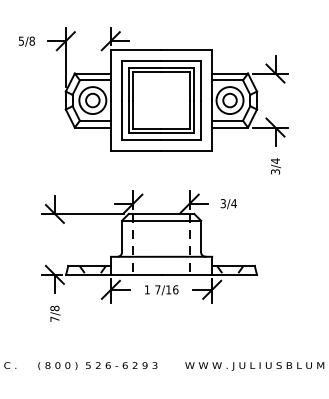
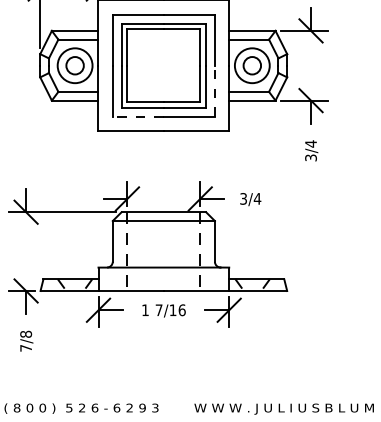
line: (200, 120) -> (214, 91), solid -> dashed
line: (141, 139) -> (137, 116), solid -> dashed

